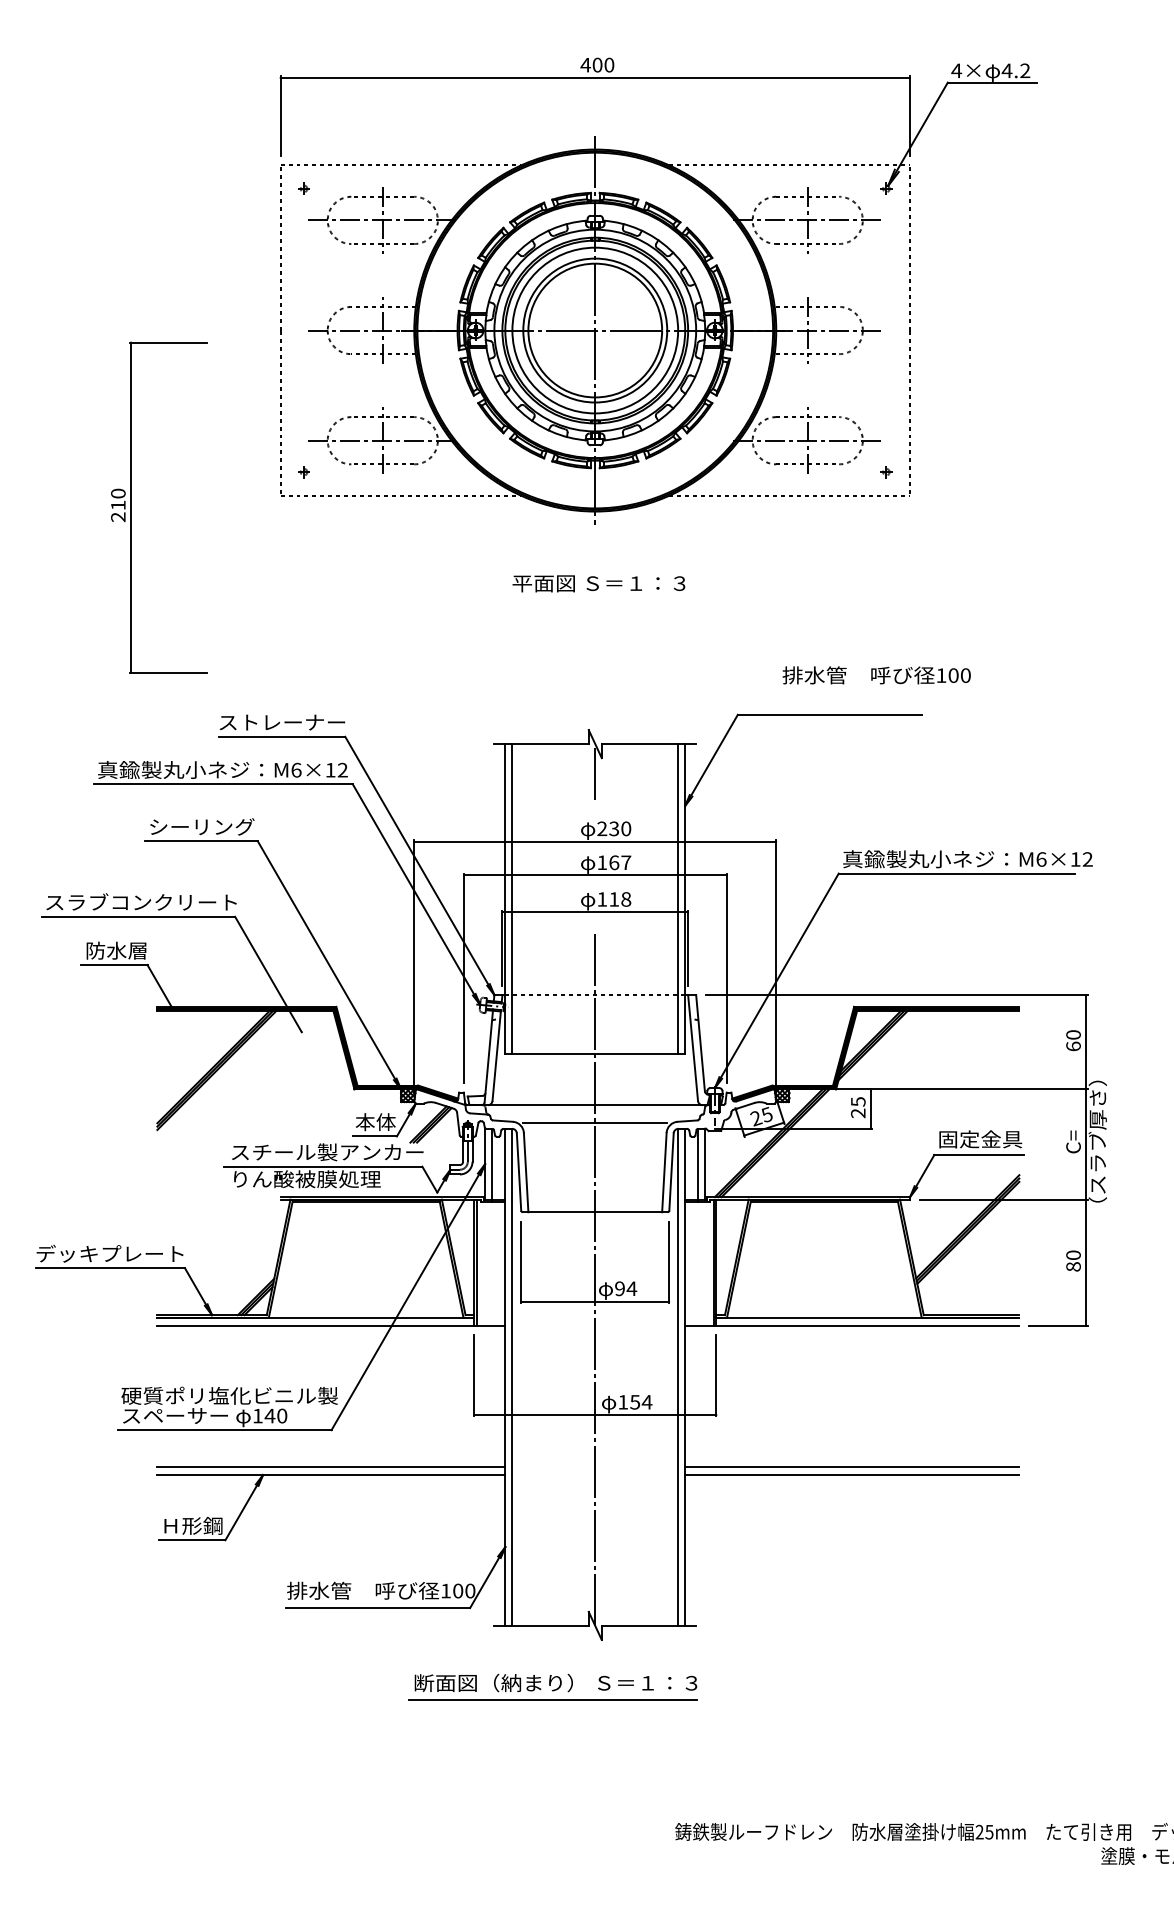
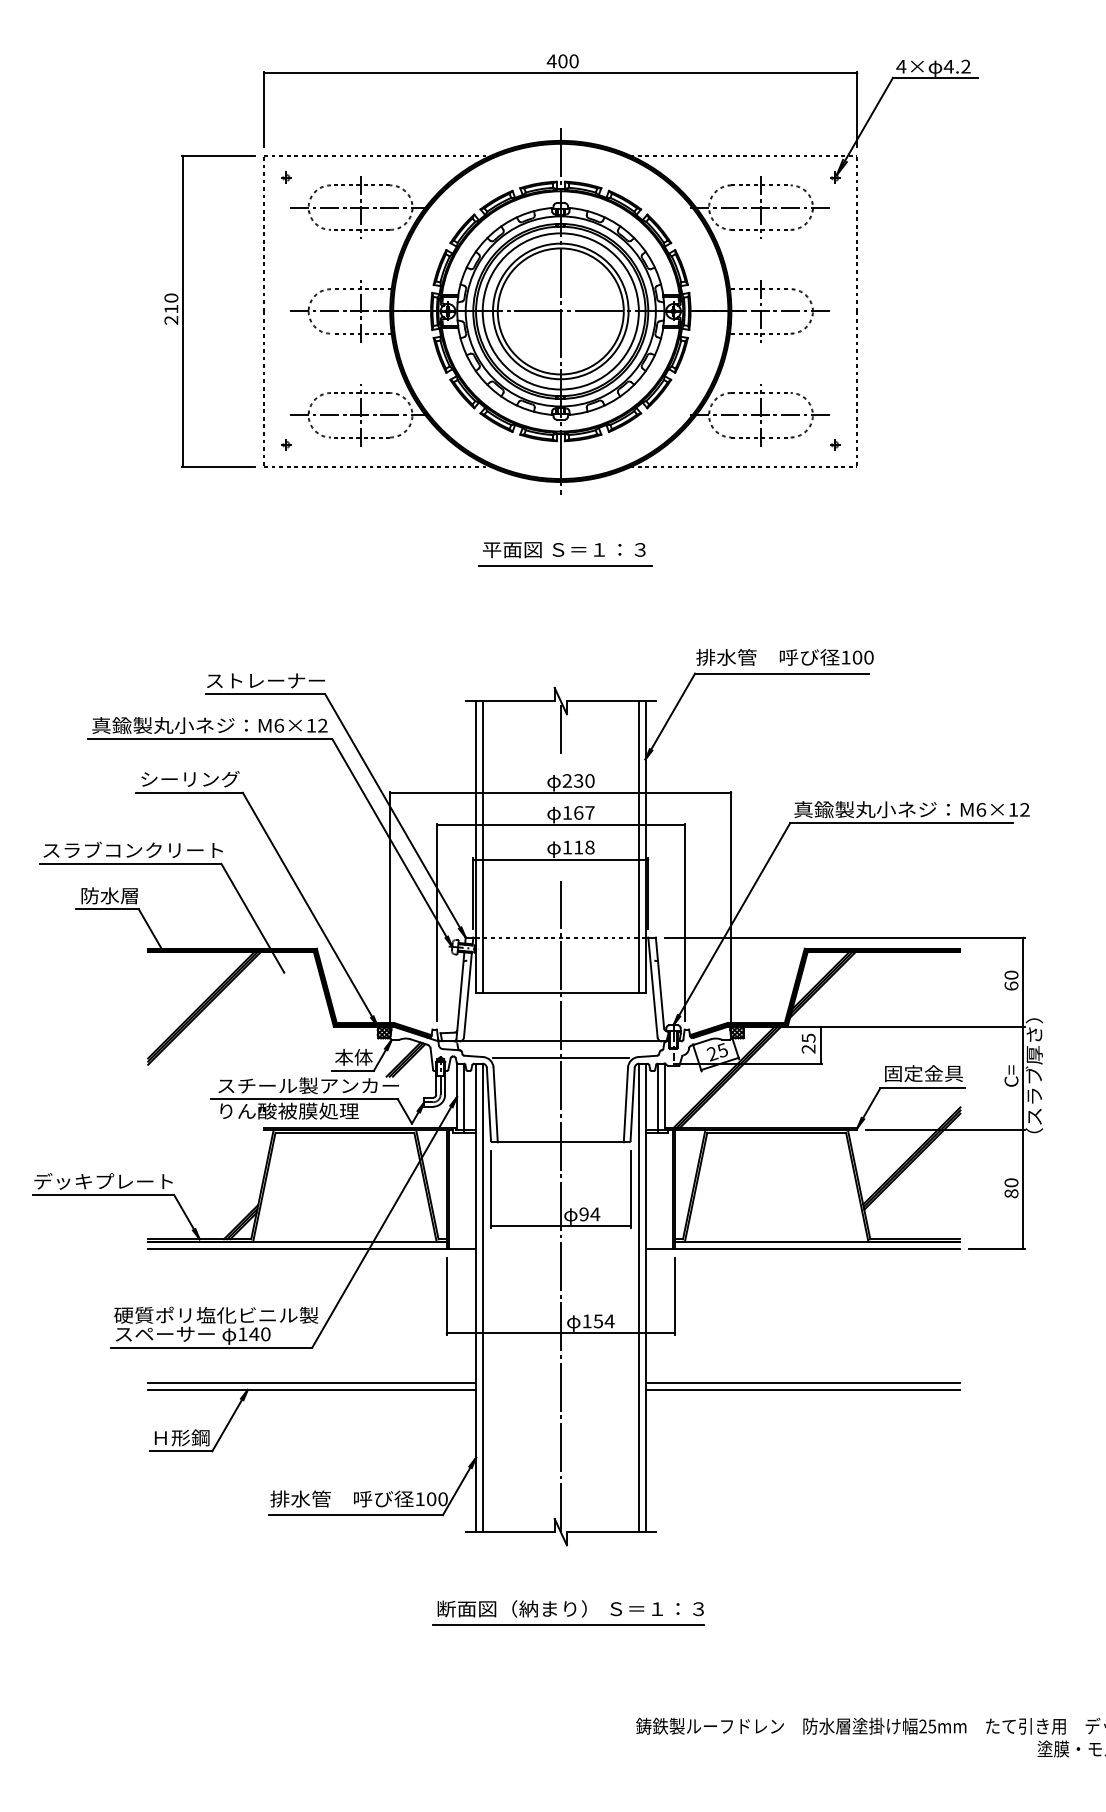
part: (131, 507) -> (183, 311), moved
line: (600, 600) -> (565, 565), added
text: (876, 675) -> (784, 657), moved
part: (553, 1686) -> (568, 1612), moved

